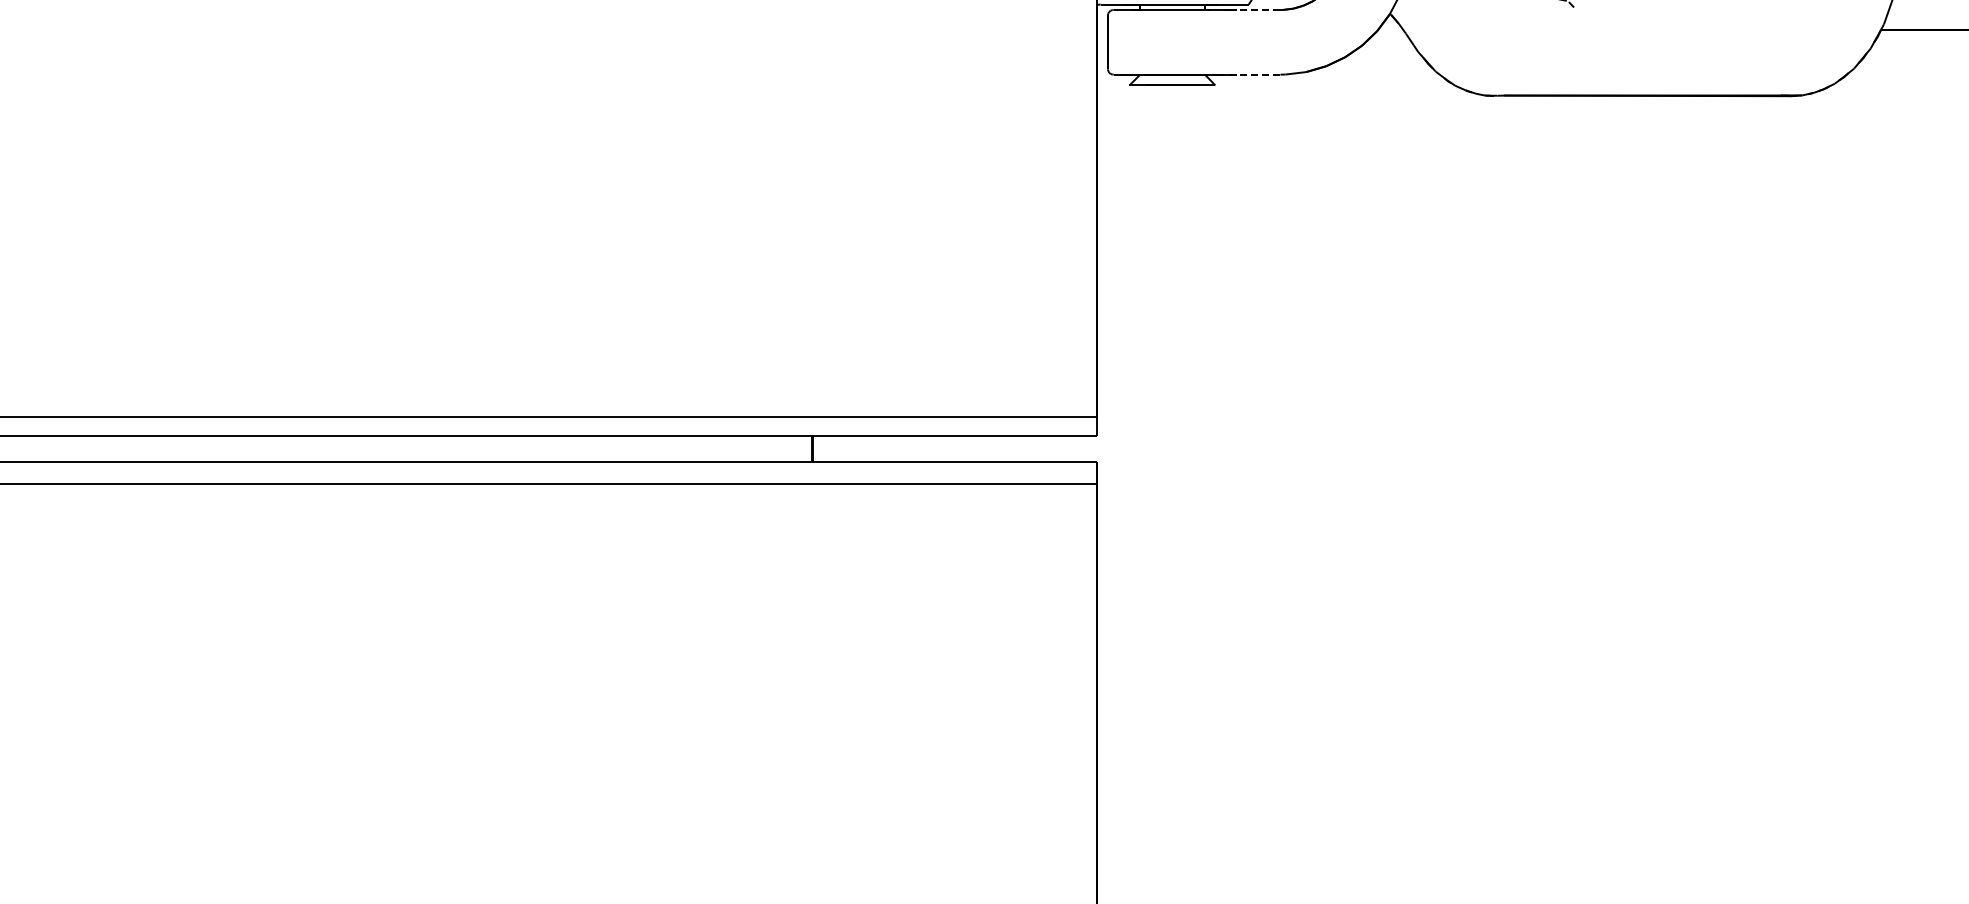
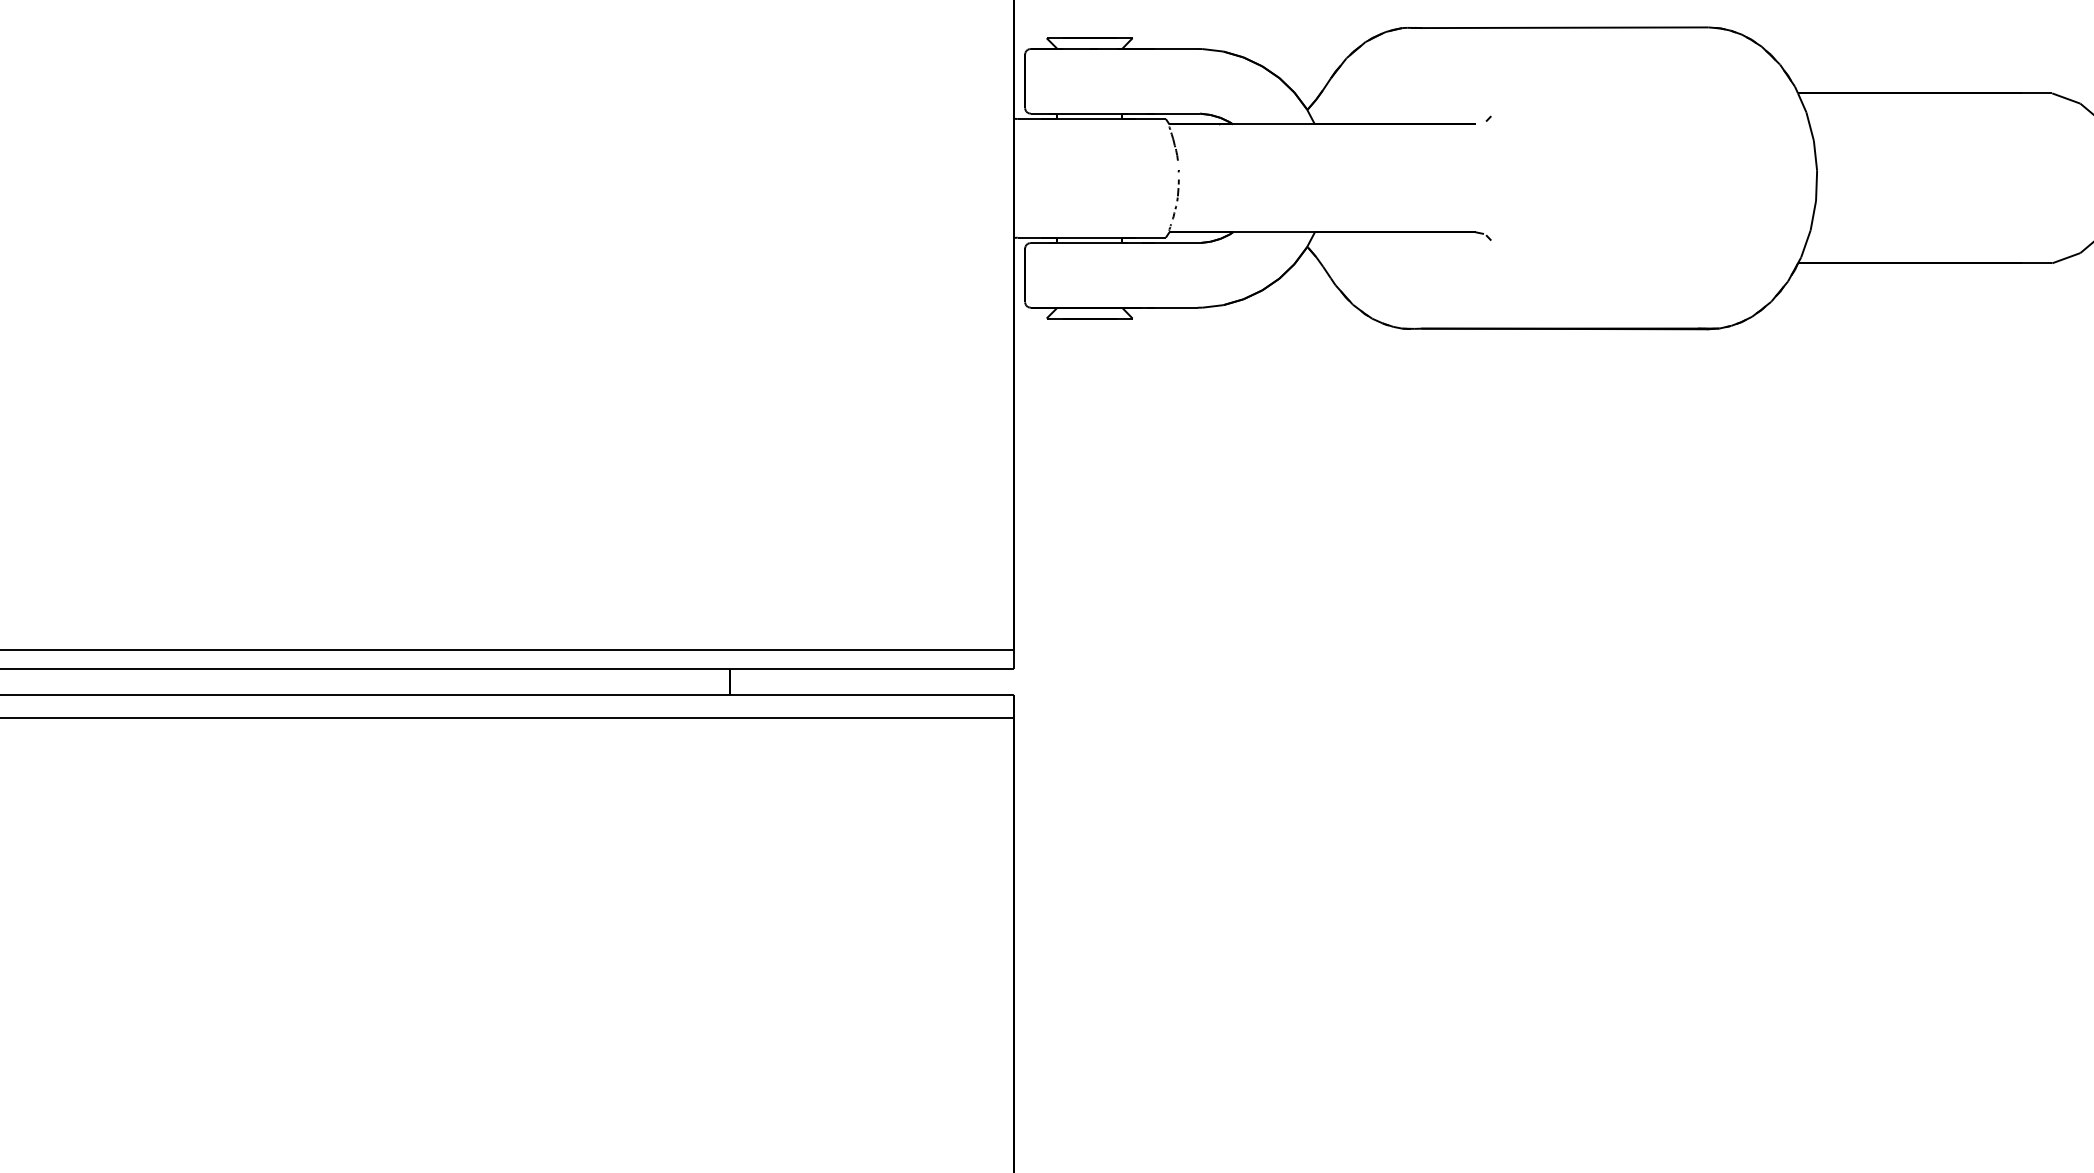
line: (1259, 10) -> (1176, 243), dashed -> solid
line: (1259, 74) -> (1176, 307), dashed -> solid

